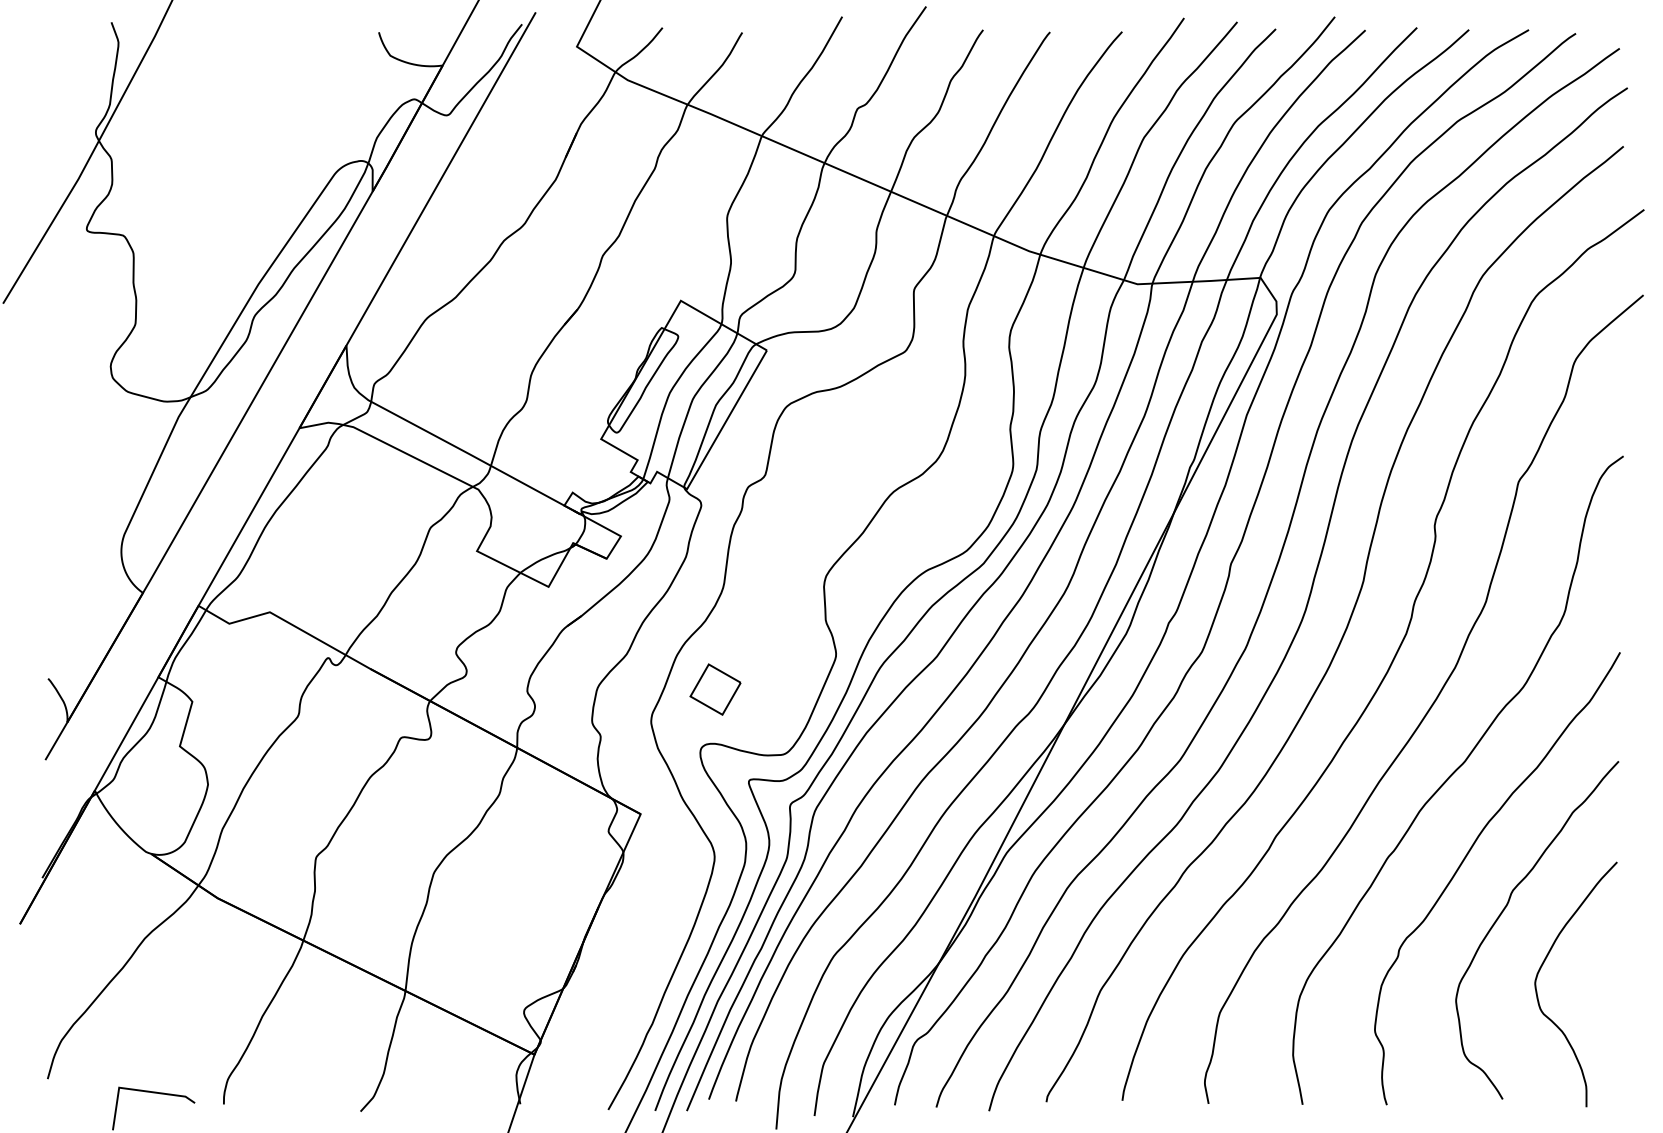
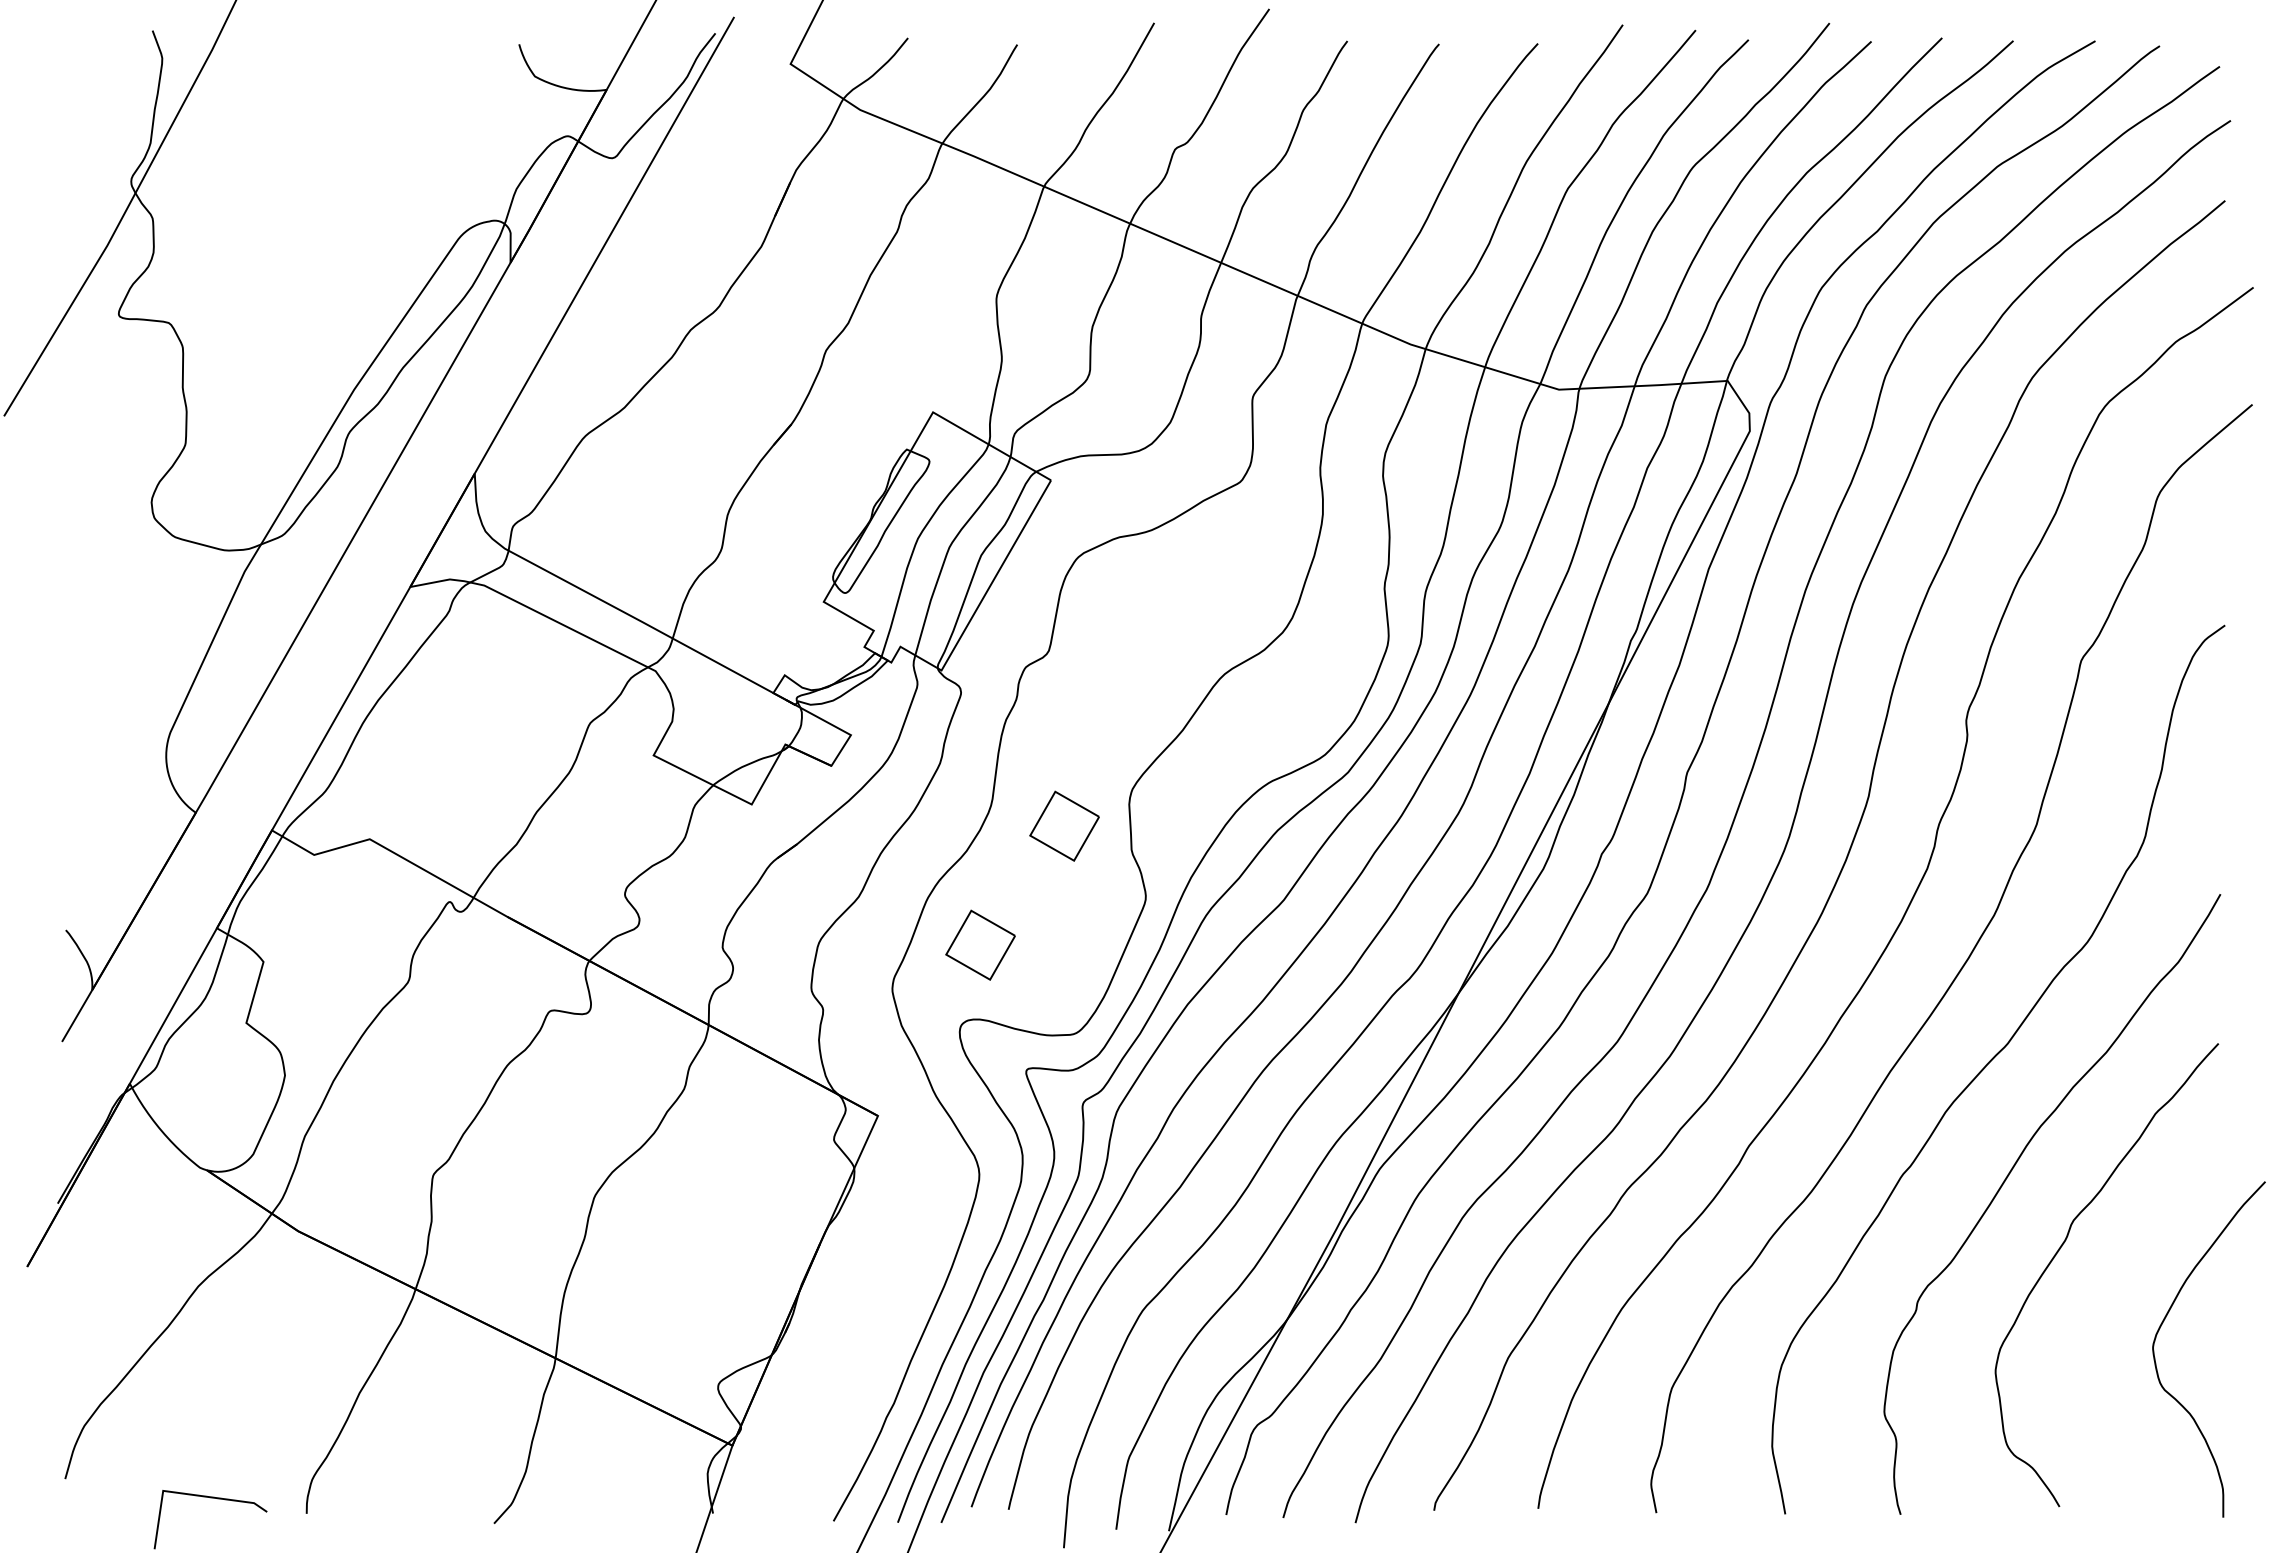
part: (776, 602) -> (1064, 825), added
curve: (1543, 964) -> (2164, 1321), moved

